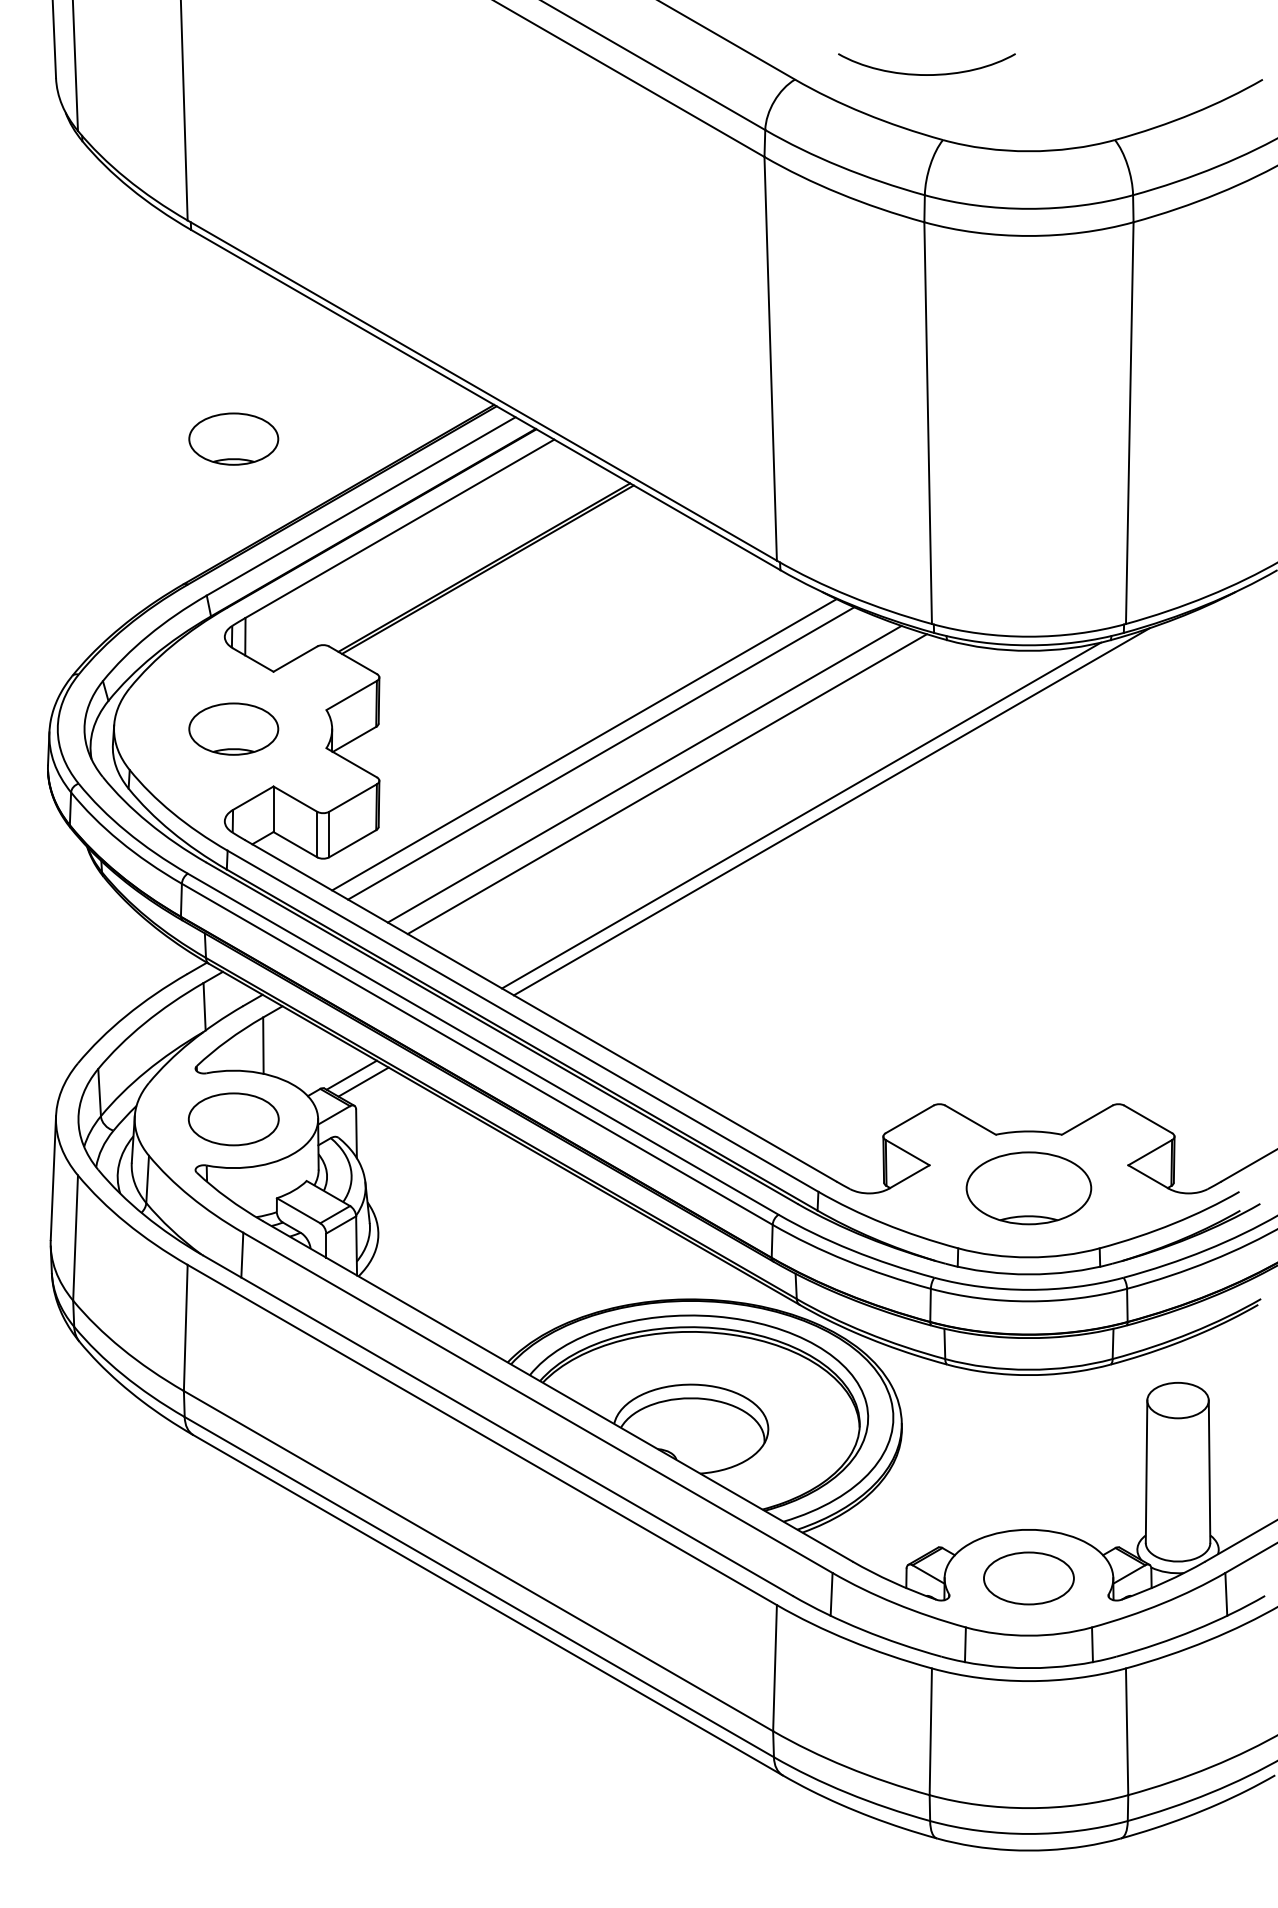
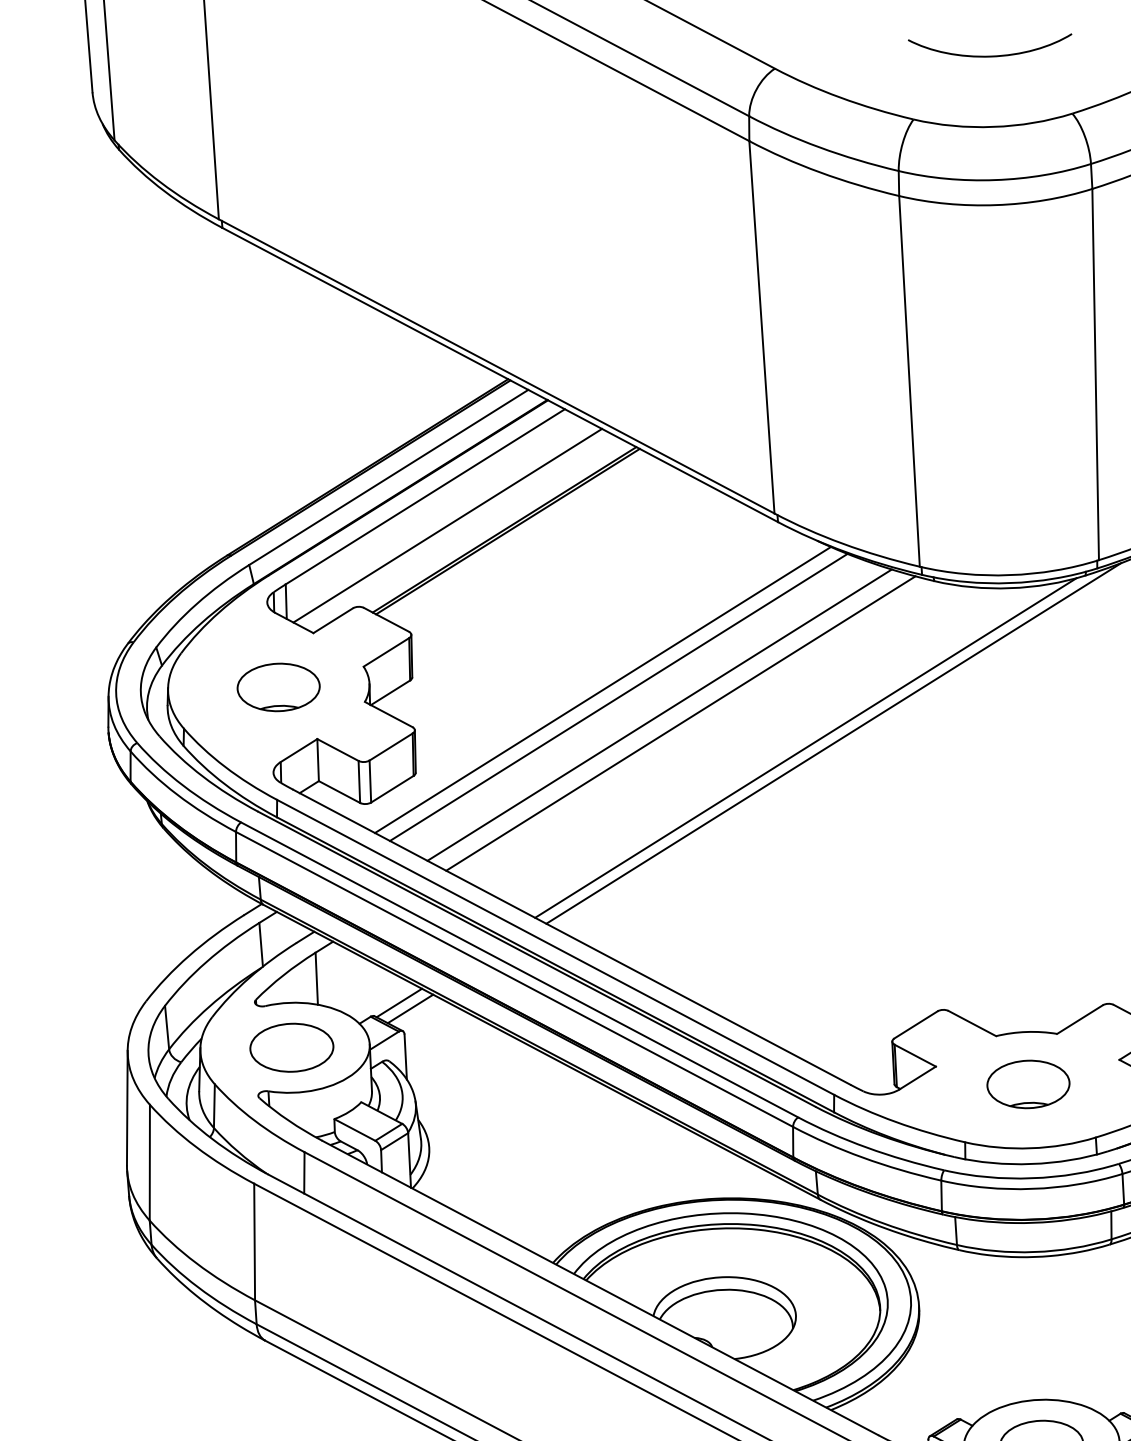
curve: (926, 74) -> (990, 56), moved
part: (233, 438) -> (268, 419), removed
line: (422, 560) -> (447, 525), added
part: (1028, 1187) -> (1028, 1083), size x0.71

